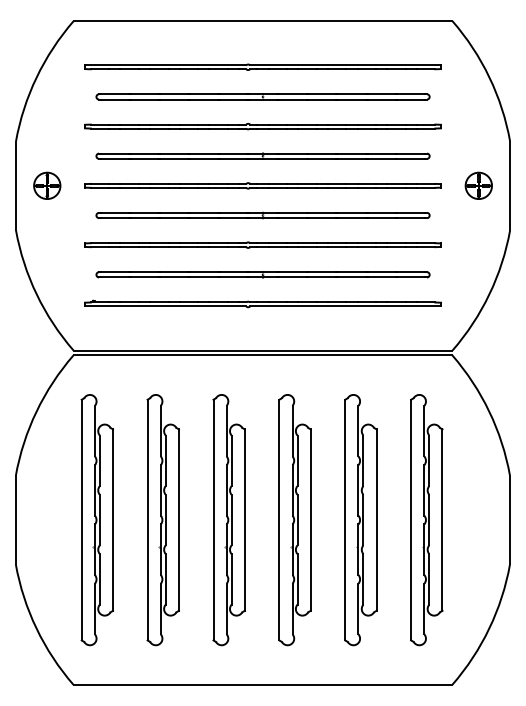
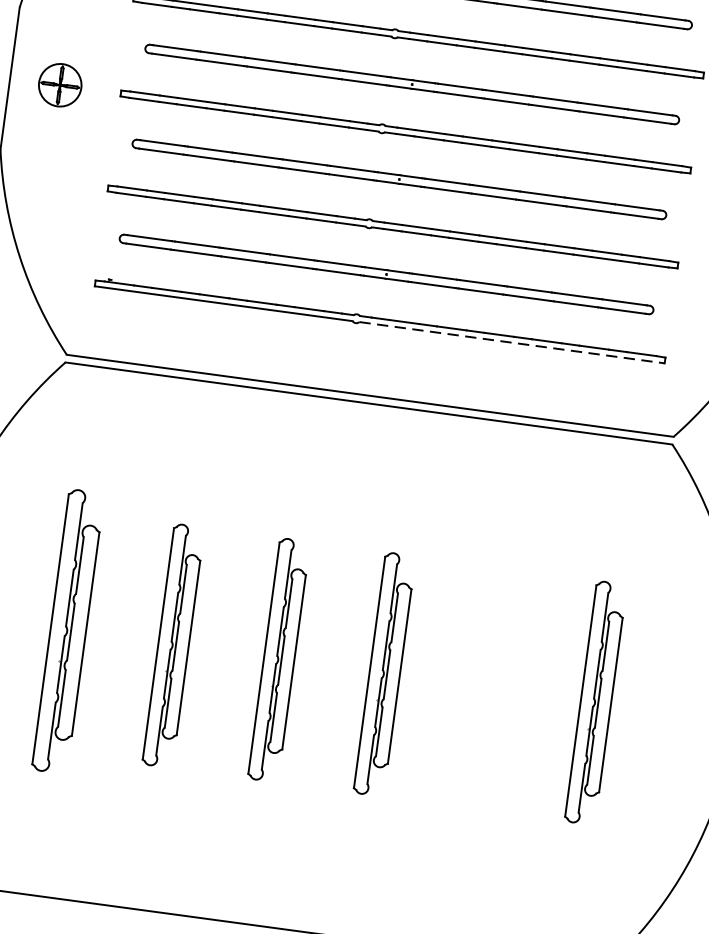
line: (346, 306) -> (513, 343), solid -> dashed
part: (97, 520) -> (68, 632), size x0.7
part: (162, 520) -> (172, 646), size x0.6
part: (228, 520) -> (278, 660), size x0.6
part: (294, 520) -> (383, 674), size x0.6
part: (360, 520) -> (489, 689), removed
part: (426, 520) -> (595, 703), size x0.6

